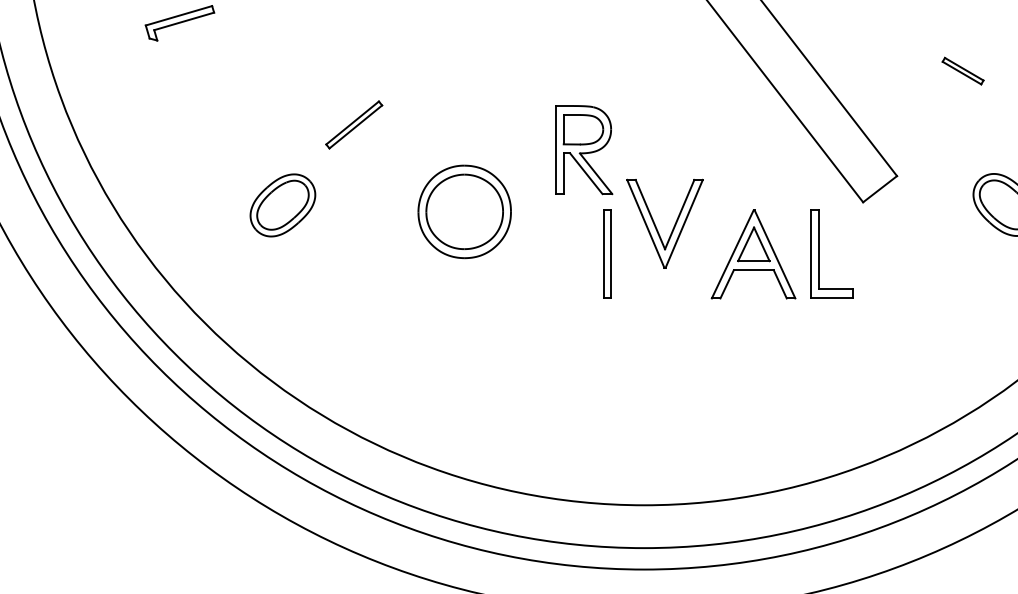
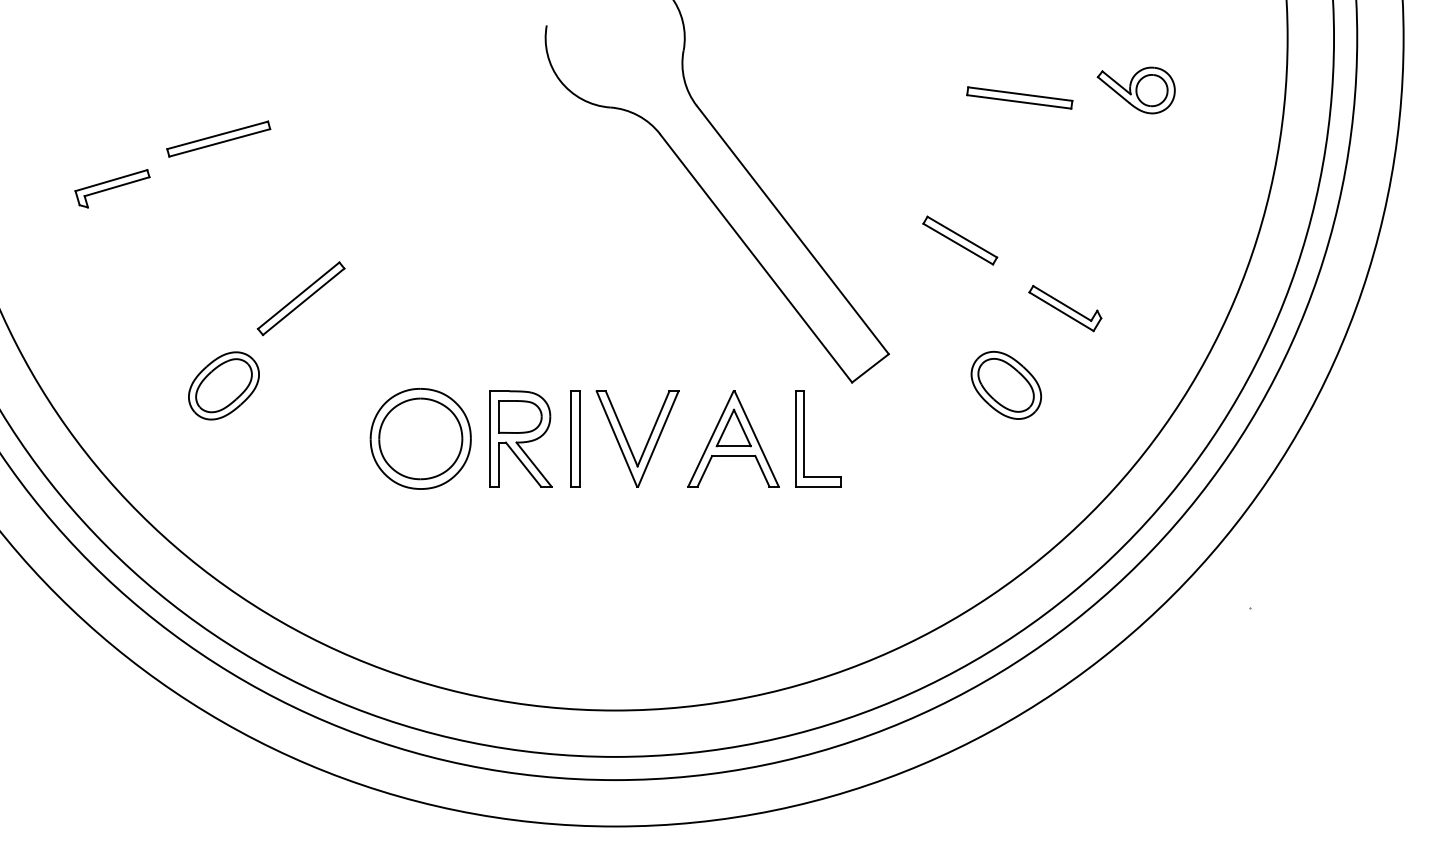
part: (963, 71) -> (960, 240), size x1.67
part: (353, 124) -> (300, 298), size x1.43
part: (583, 149) -> (520, 438), moved
part: (464, 211) -> (420, 438), moved
part: (656, 226) -> (628, 441), moved

